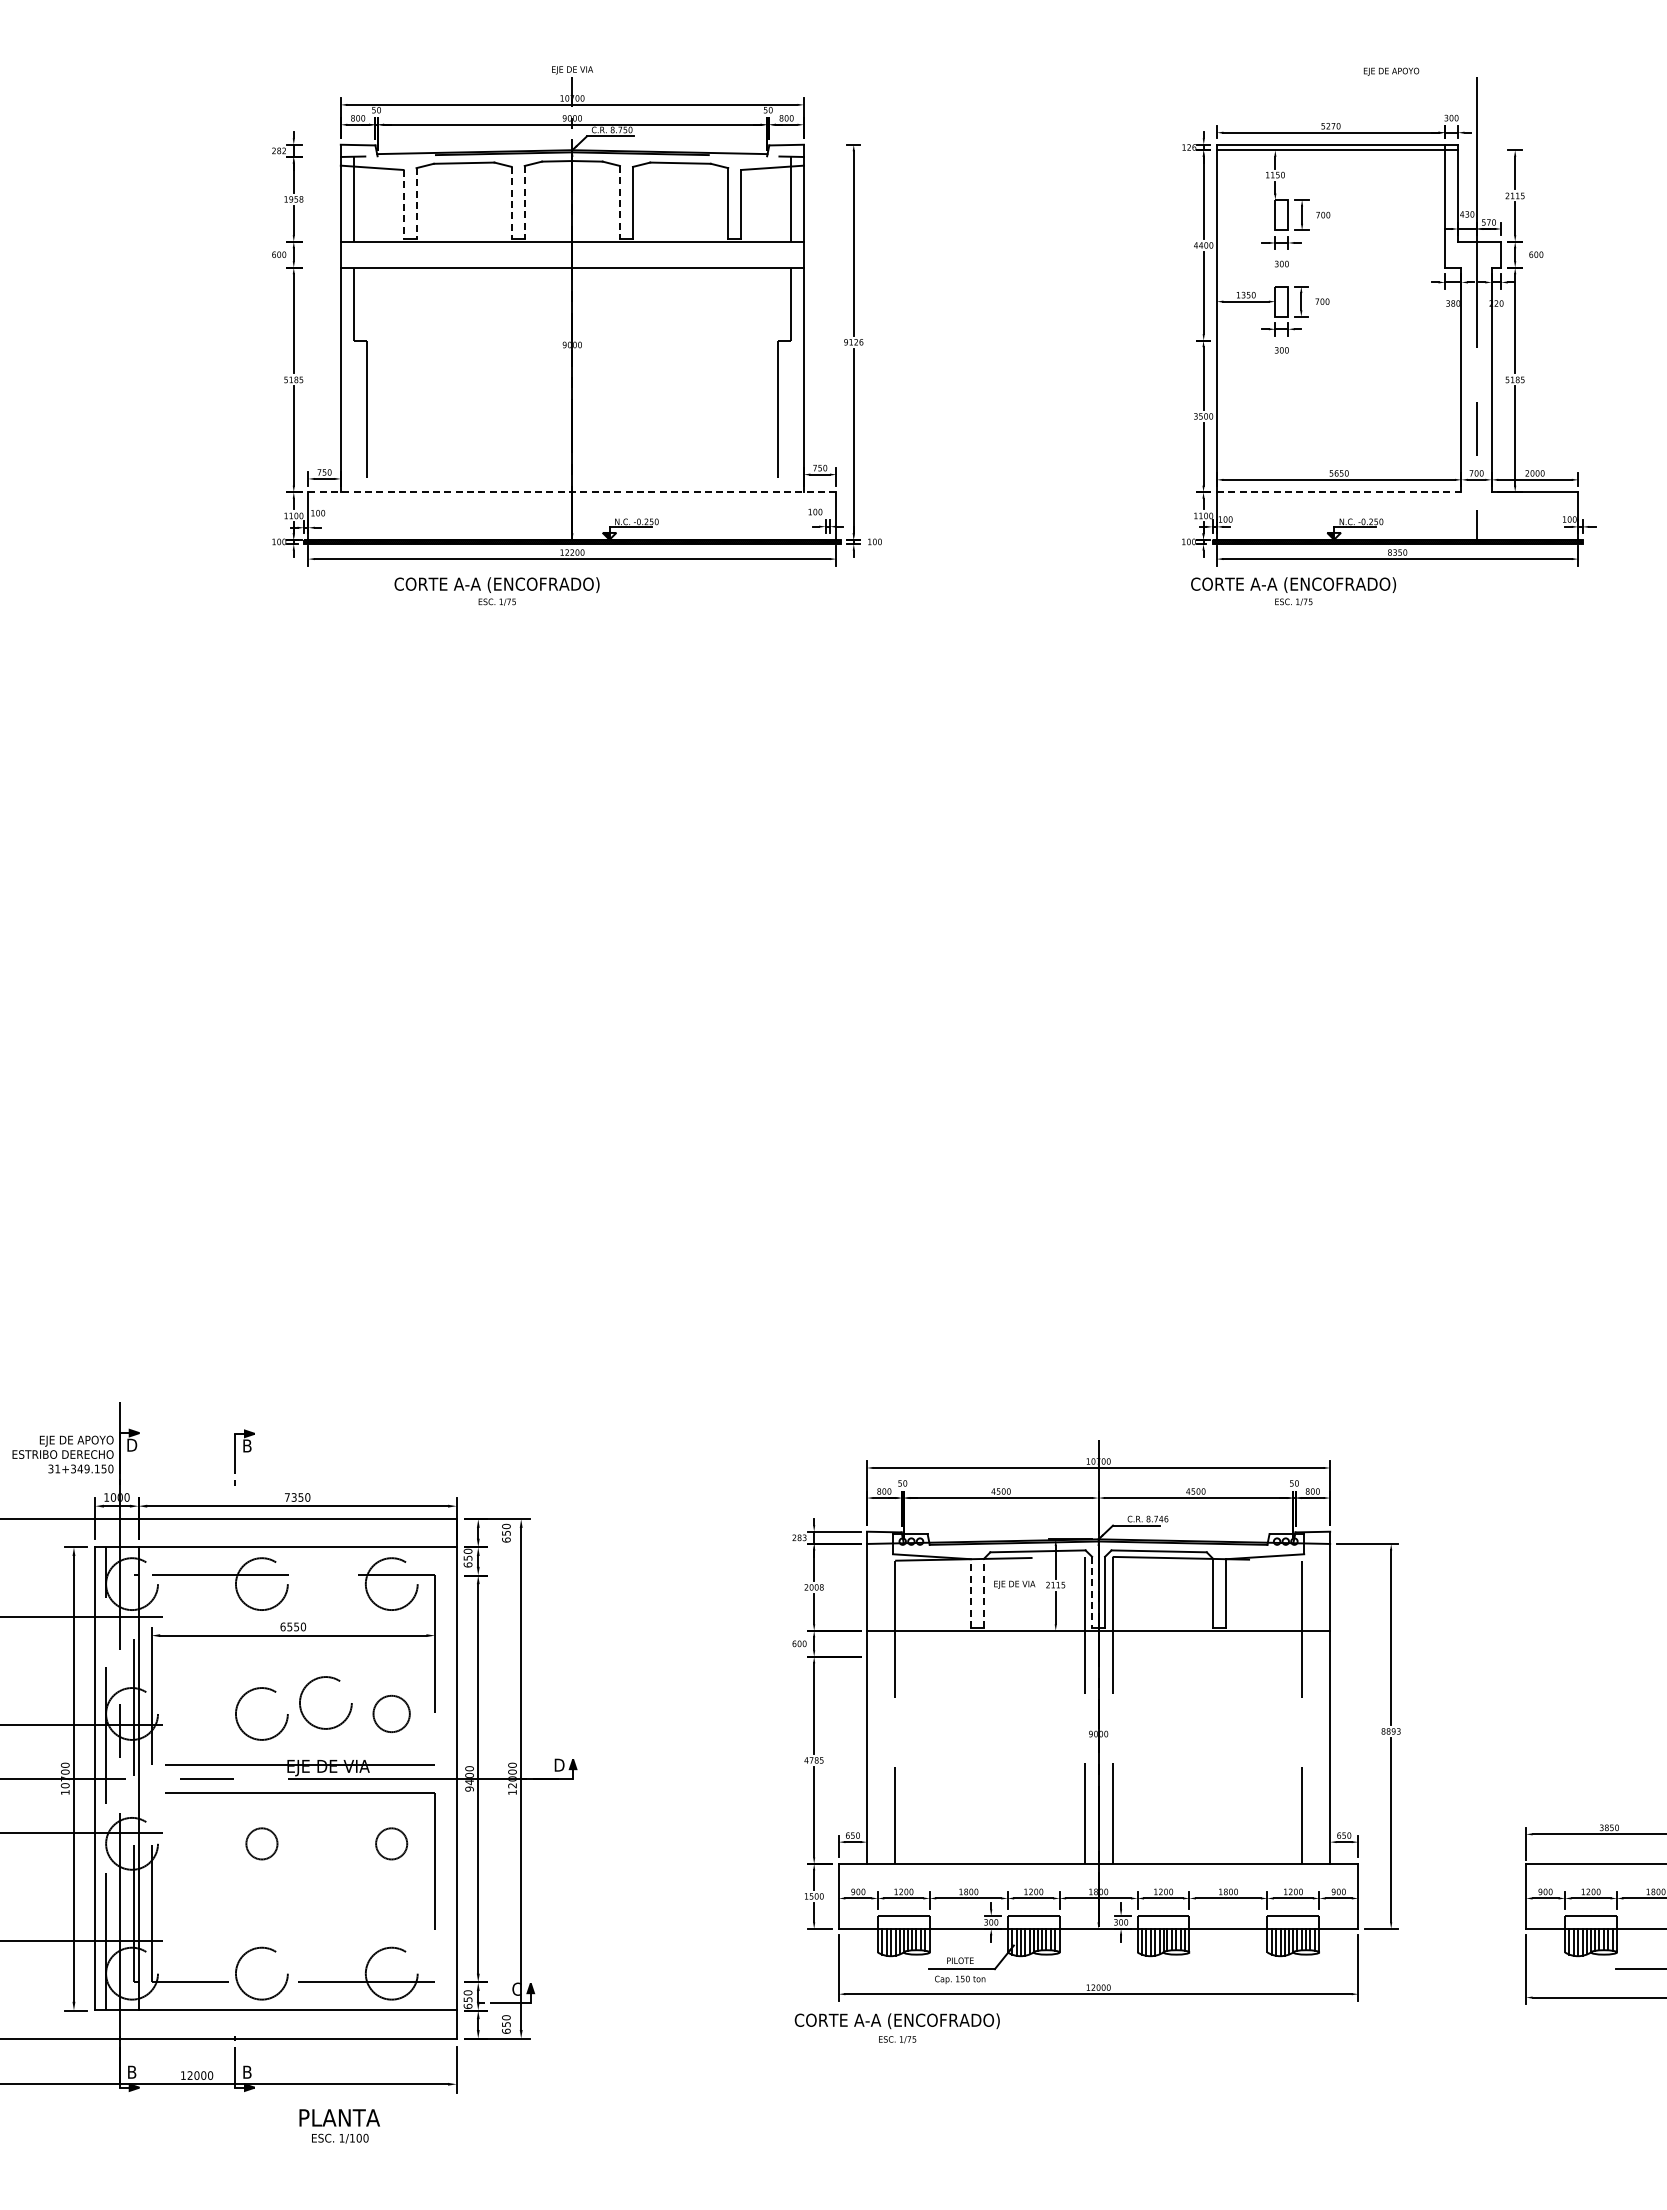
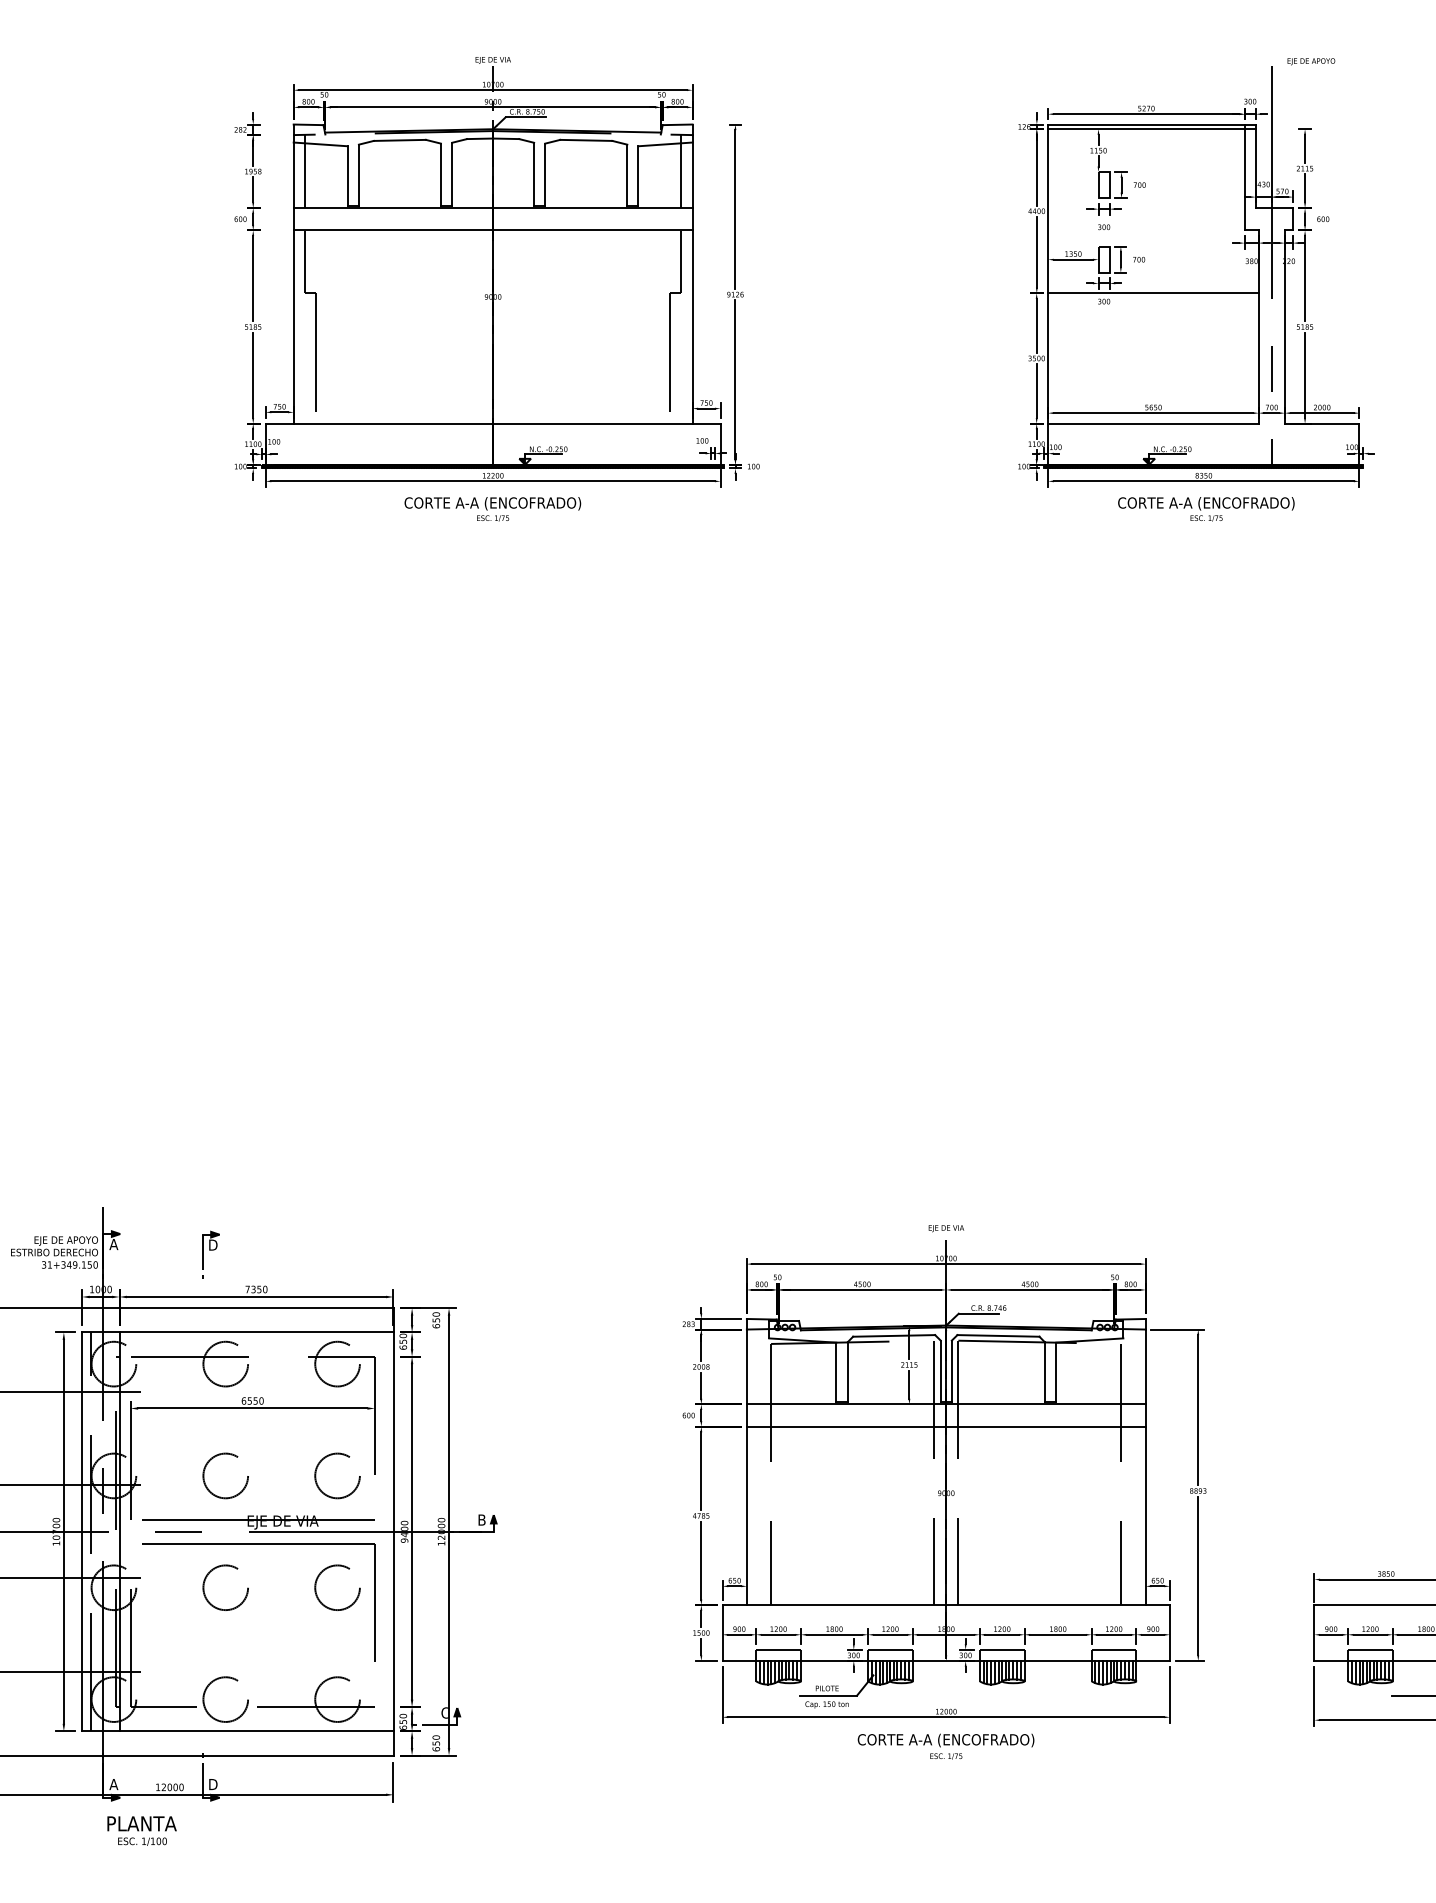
text: (1391, 71) -> (1311, 61), moved
line: (524, 202) -> (451, 174), dashed -> solid
line: (619, 202) -> (533, 174), dashed -> solid
line: (511, 203) -> (440, 175), dashed -> solid
line: (403, 204) -> (347, 175), dashed -> solid
line: (416, 204) -> (358, 175), dashed -> solid
line: (1338, 340) -> (1152, 293), added
line: (572, 492) -> (493, 424), dashed -> solid
line: (1339, 492) -> (1153, 424), dashed -> solid
text: (496, 591) -> (492, 509), moved
text: (1293, 591) -> (1206, 509), moved
text: (131, 1444) -> (113, 1243), D -> A
text: (247, 1445) -> (213, 1244), B -> D
text: (1014, 1584) -> (946, 1228), moved
line: (1092, 1592) -> (941, 1371), dashed -> solid
line: (970, 1593) -> (835, 1372), dashed -> solid
line: (983, 1593) -> (847, 1372), dashed -> solid
line: (1098, 1656) -> (946, 1426), added
circle: (325, 1702) -> (280, 1466), removed
circle: (391, 1713) -> (337, 1475), size x1.43
text: (559, 1764) -> (482, 1519), D -> B
circle: (261, 1843) -> (225, 1587), size x1.67
circle: (391, 1843) -> (337, 1587), size x1.67
text: (896, 2028) -> (945, 1746), moved
text: (131, 2071) -> (113, 1783), B -> A
text: (247, 2071) -> (213, 1783), B -> D
text: (339, 2126) -> (141, 1831), moved

